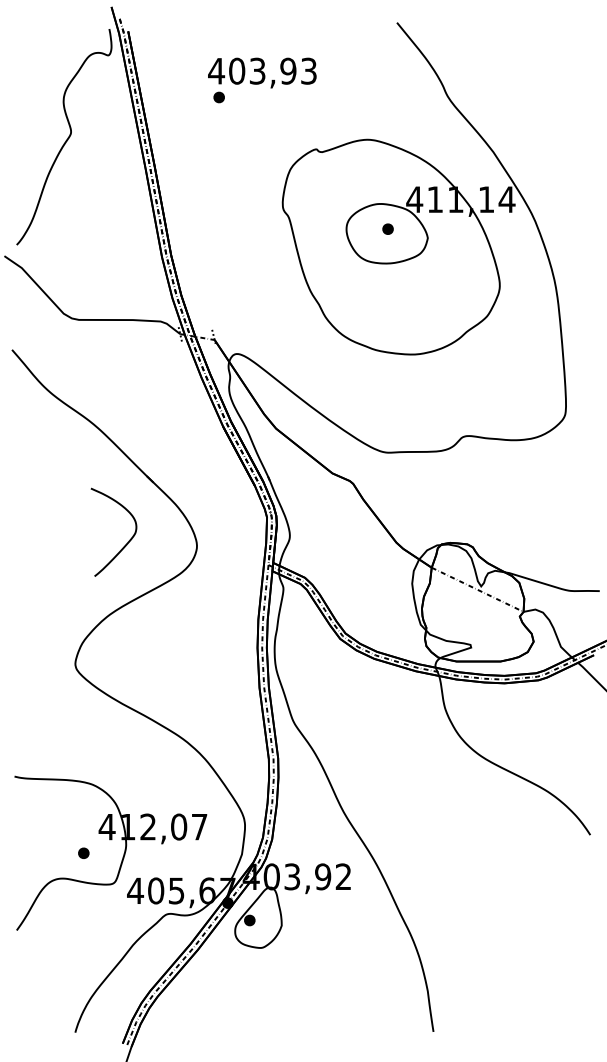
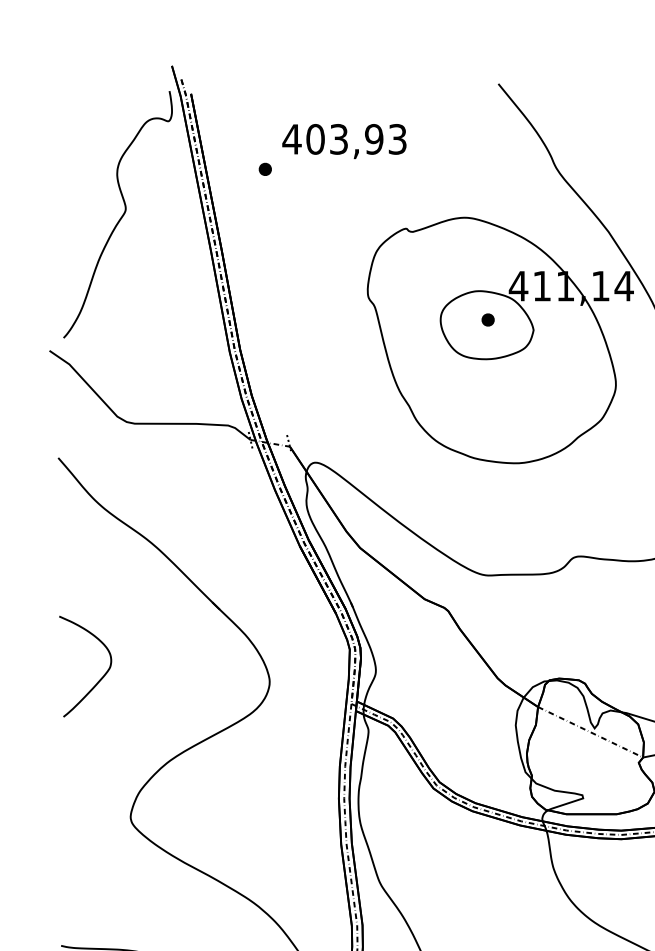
part: (218, 97) -> (264, 169), moved
curve: (128, 540) -> (102, 675), moved

